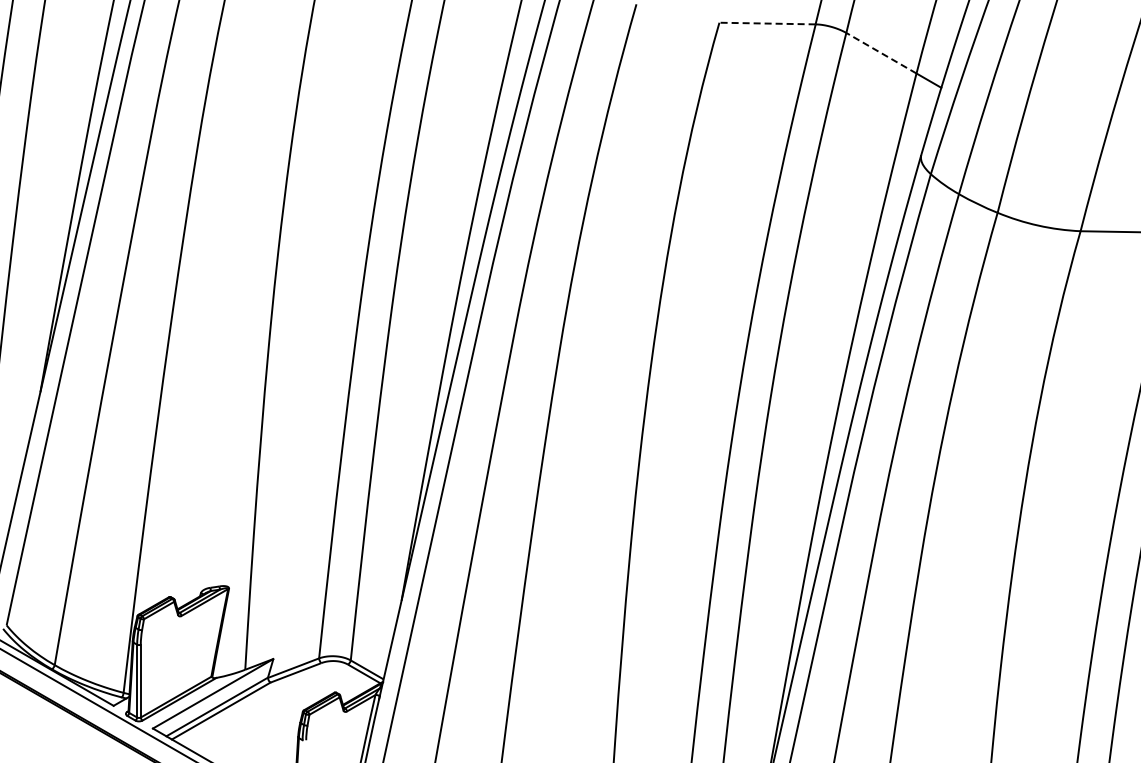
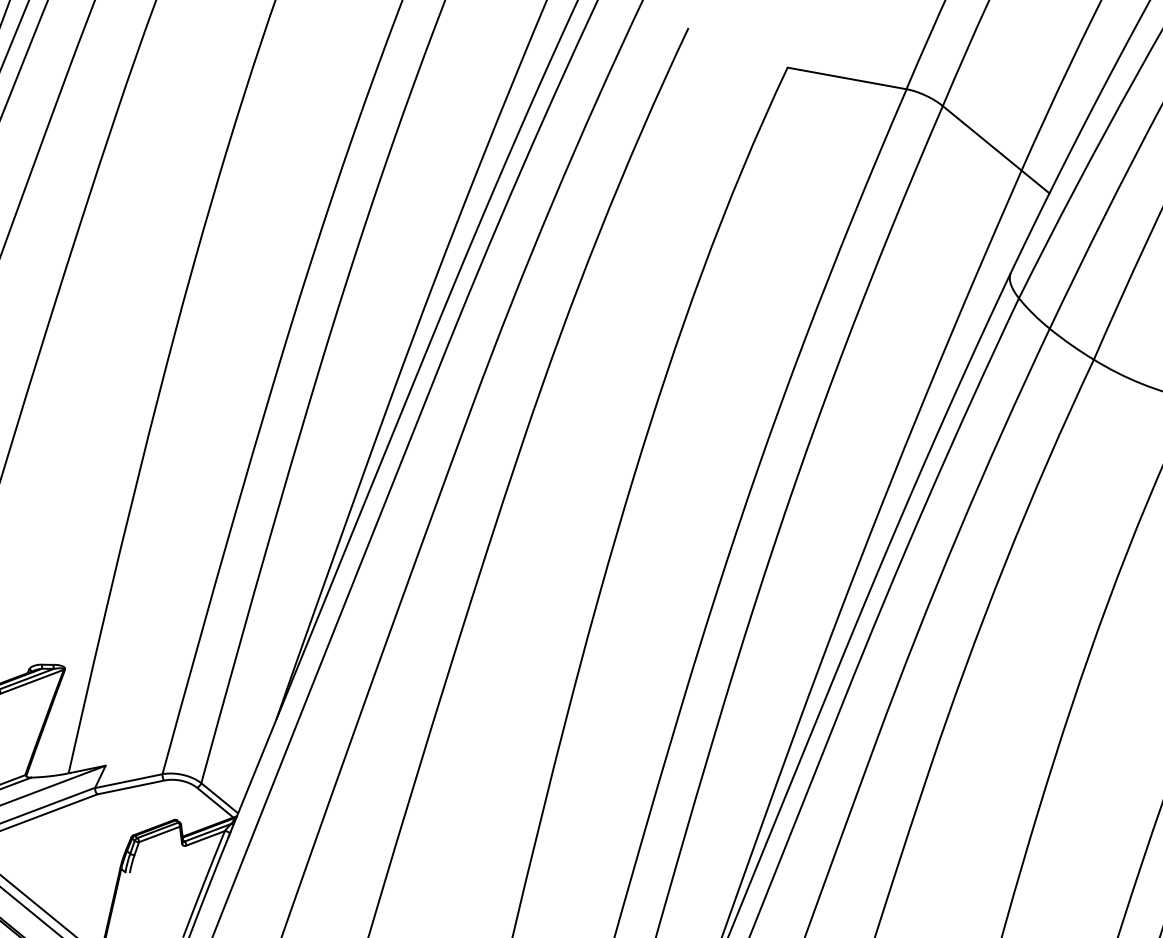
line: (767, 23) -> (847, 78), dashed -> solid
line: (881, 53) -> (982, 138), dashed -> solid

